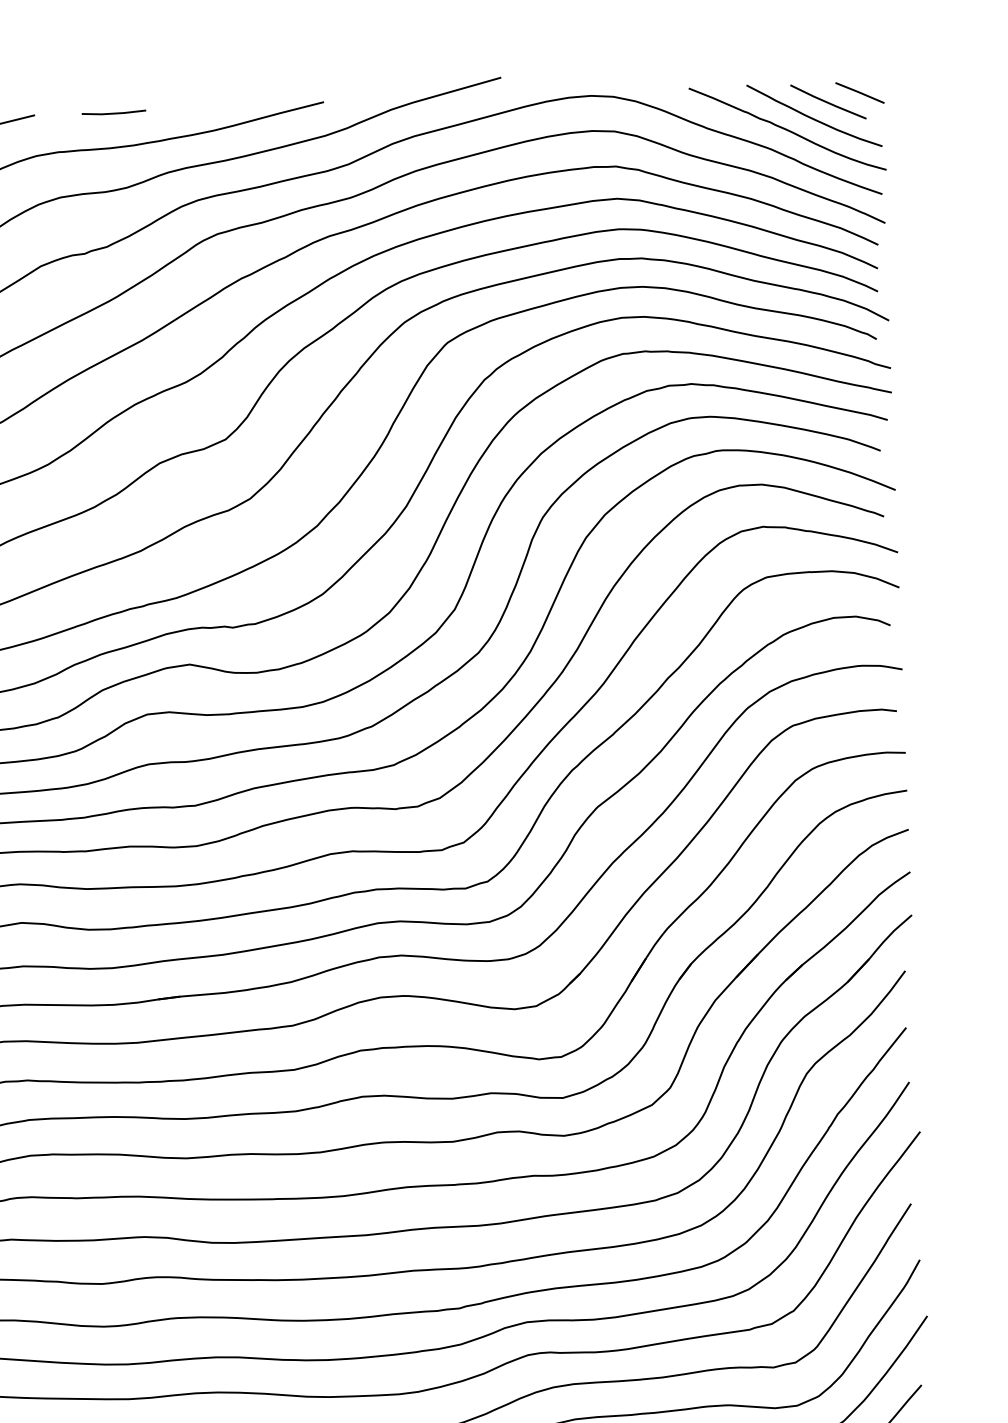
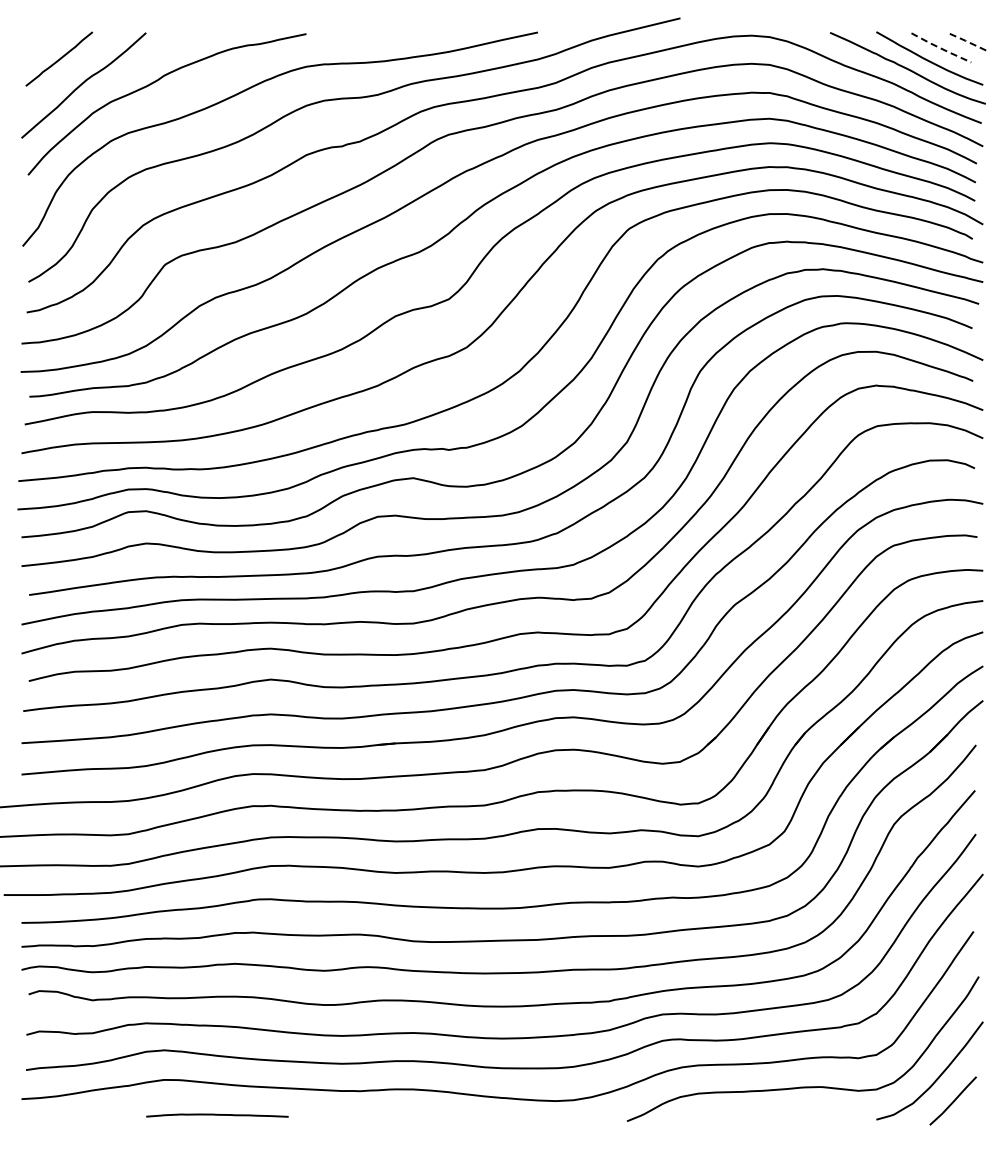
line: (859, 92) -> (966, 41), solid -> dashed
line: (828, 102) -> (941, 48), solid -> dashed
line: (113, 112) -> (369, 34), removed

